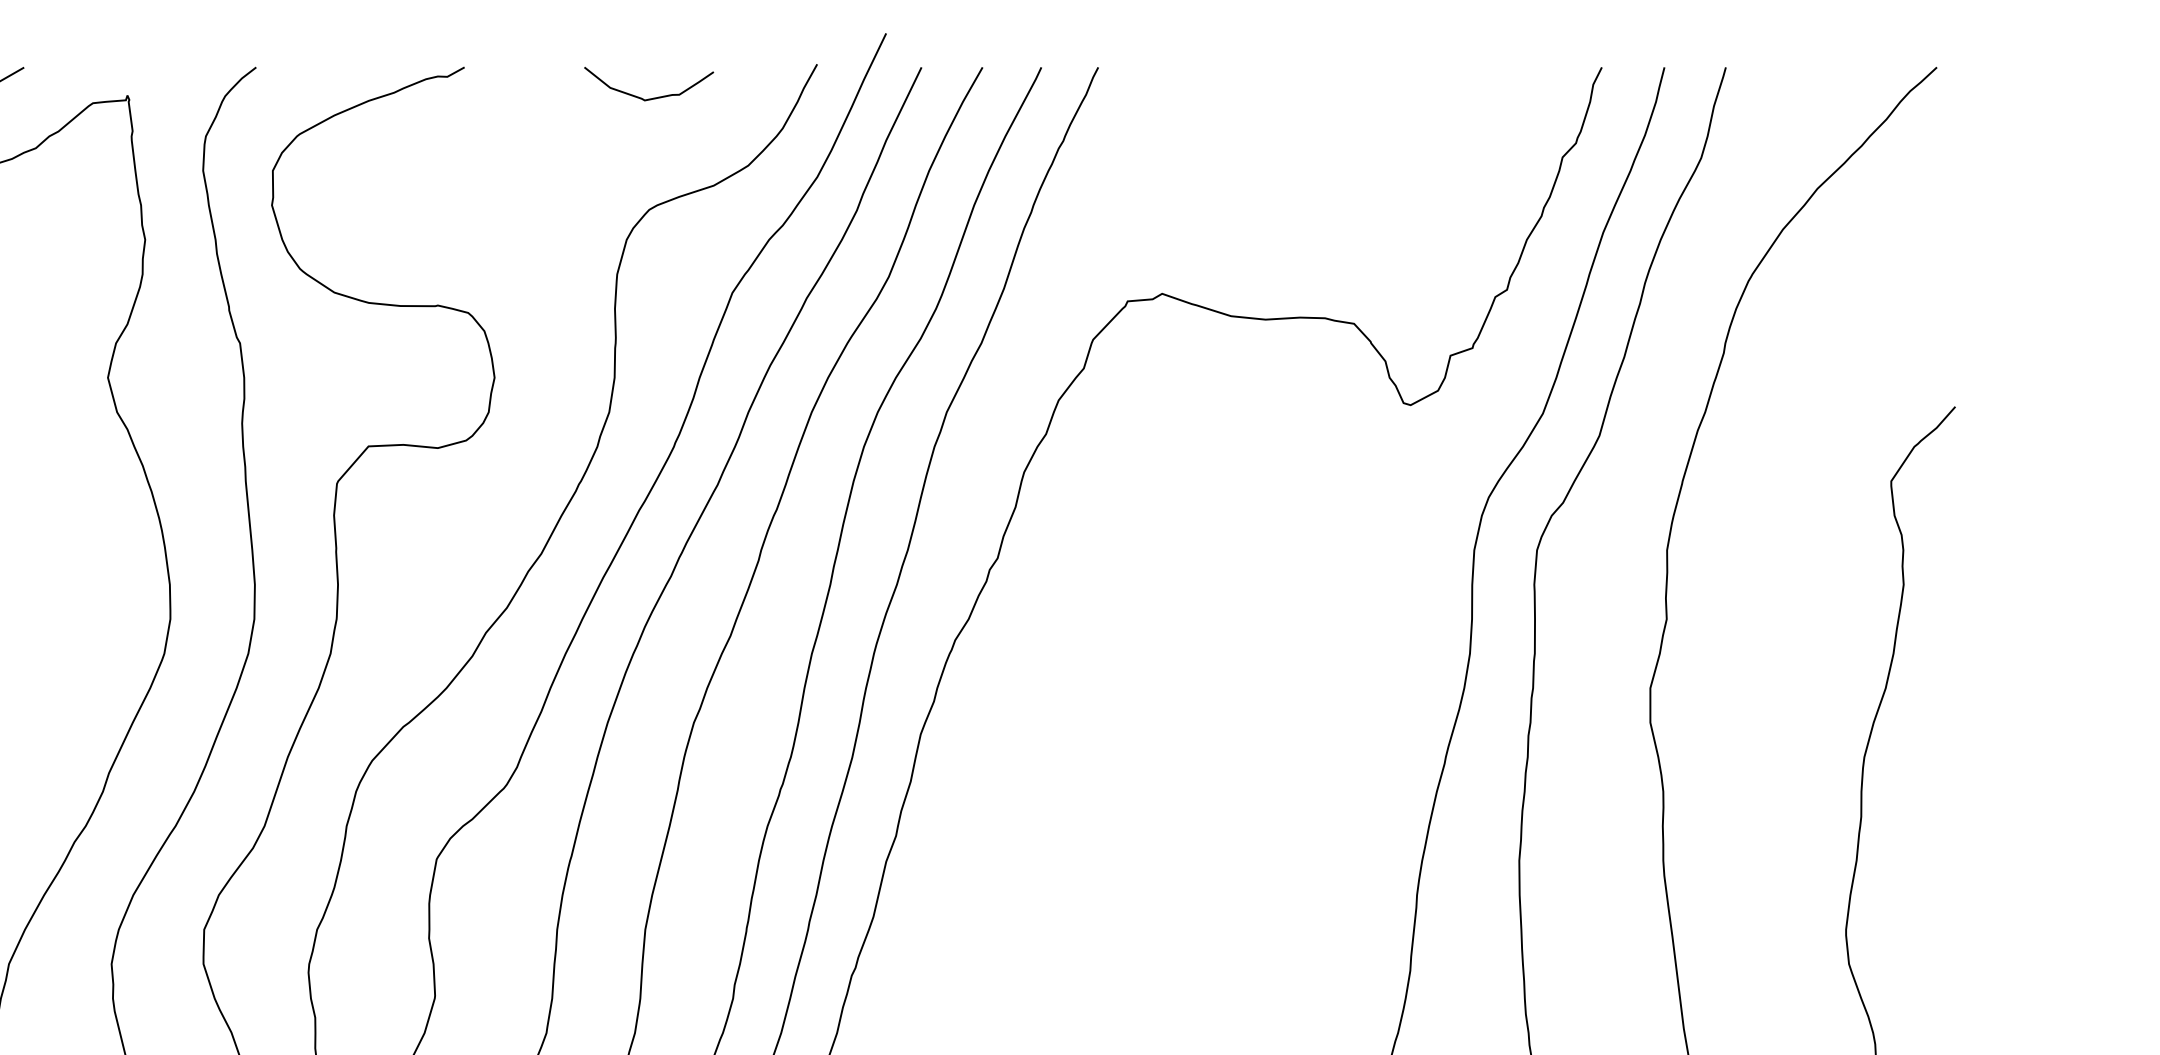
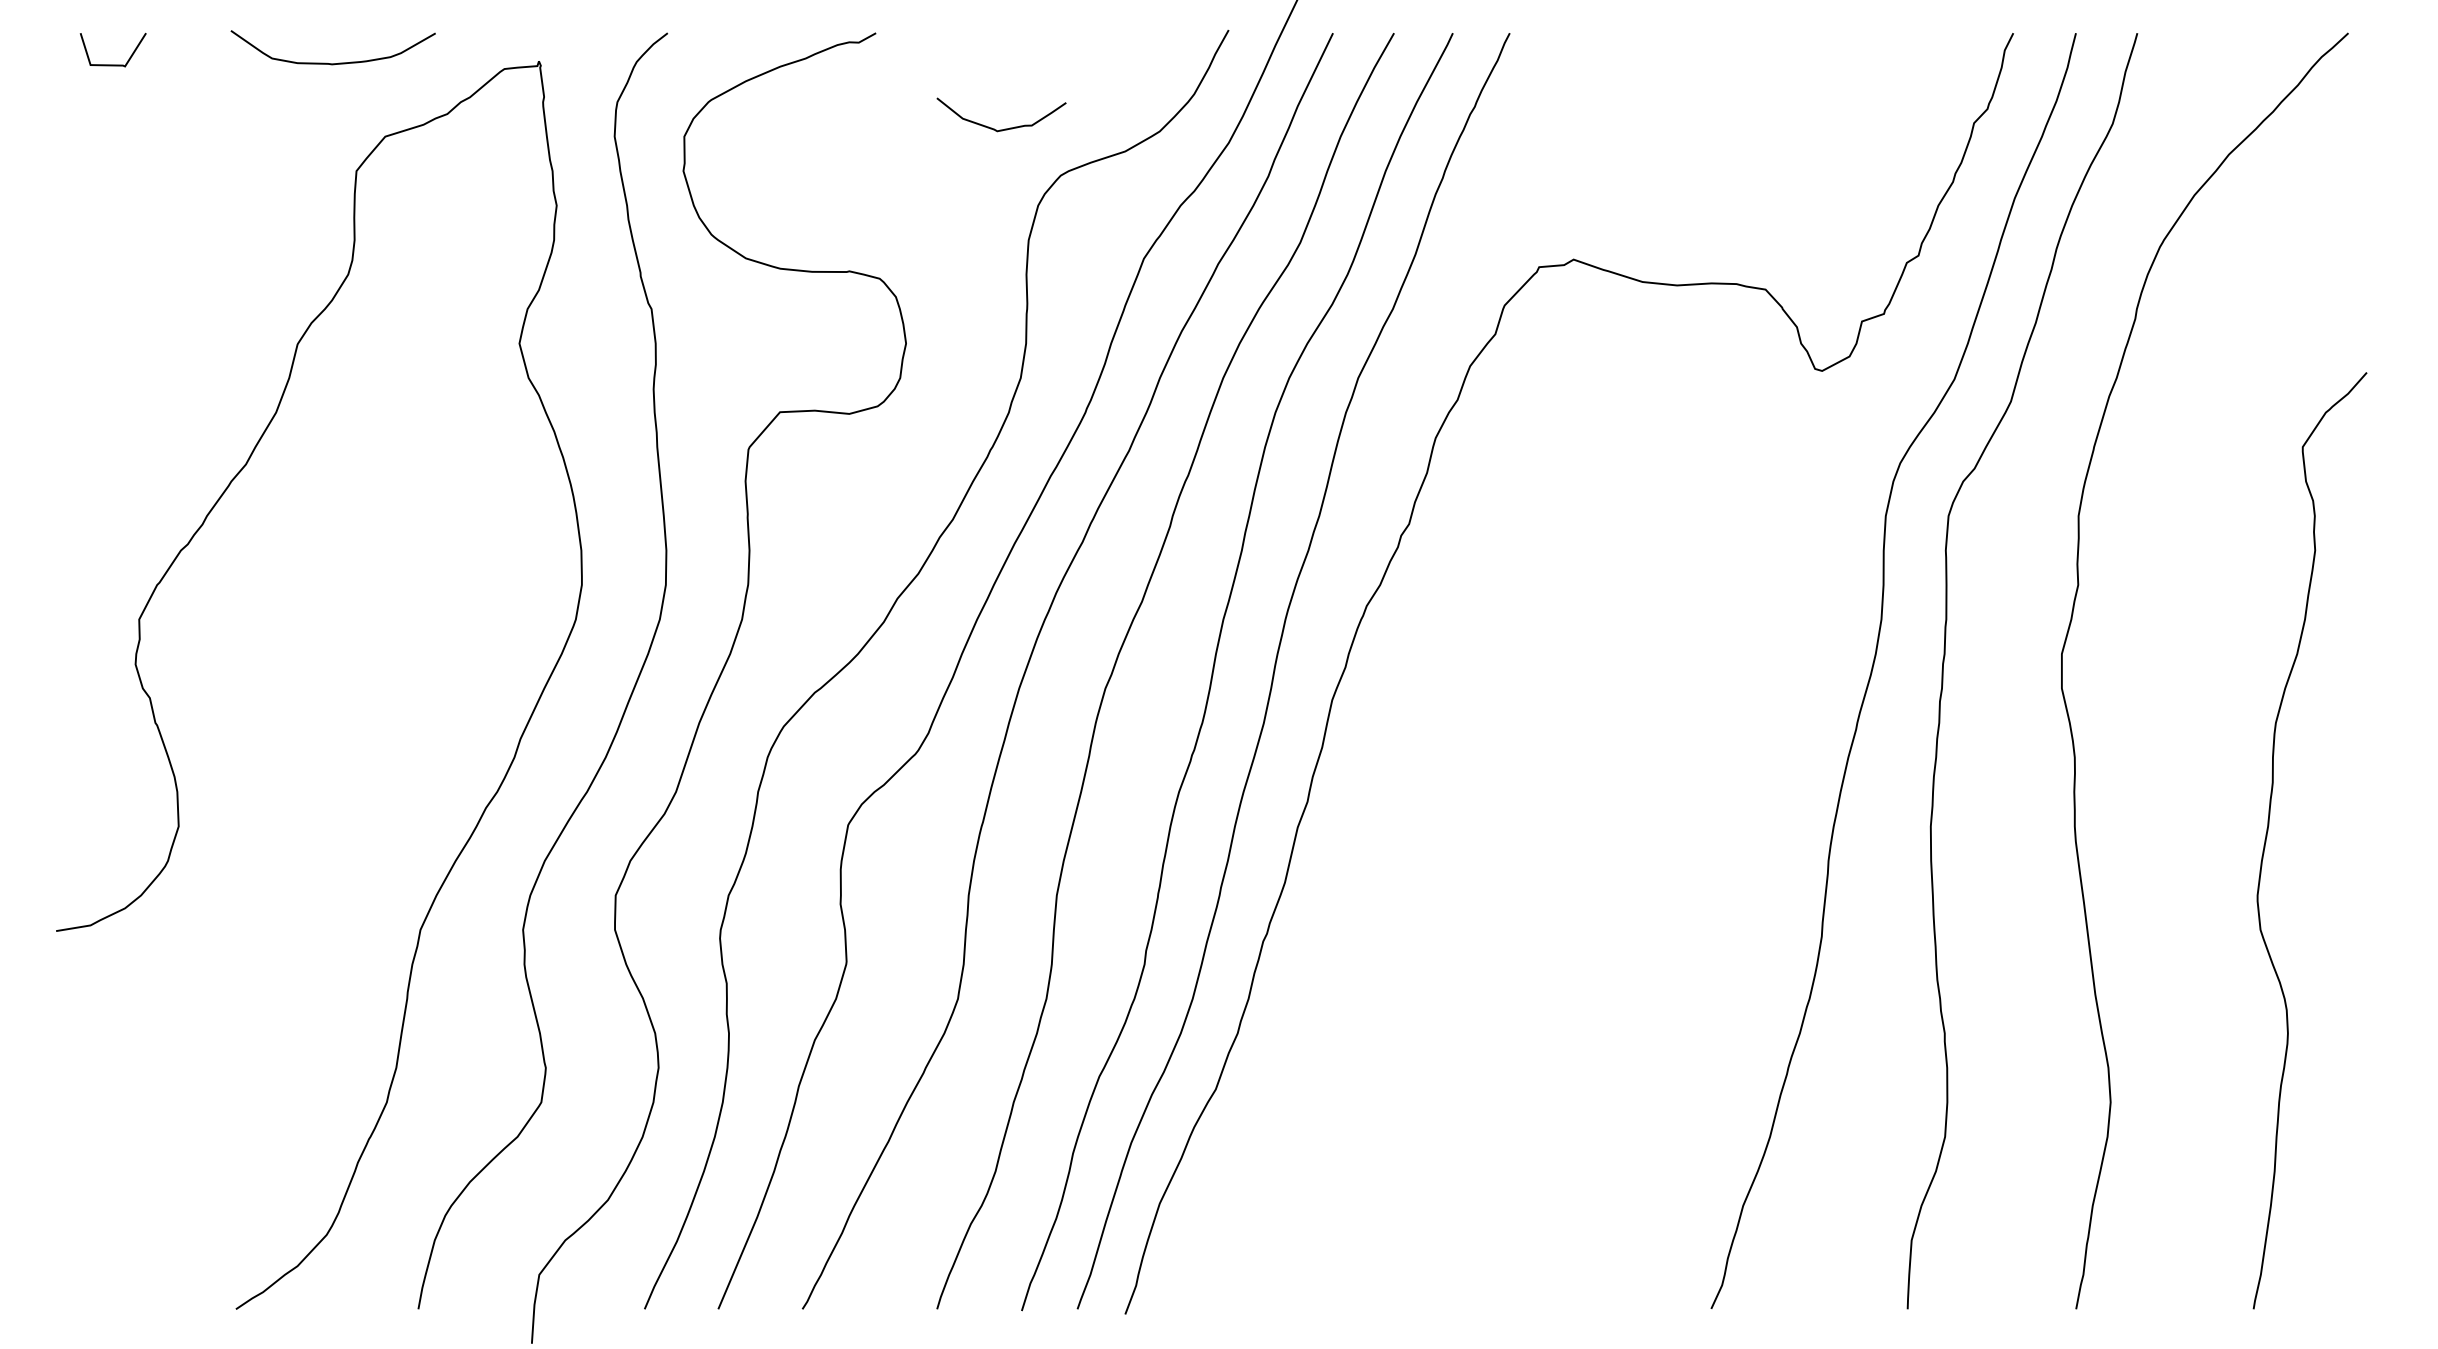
curve: (652, 97) -> (1004, 128), moved

